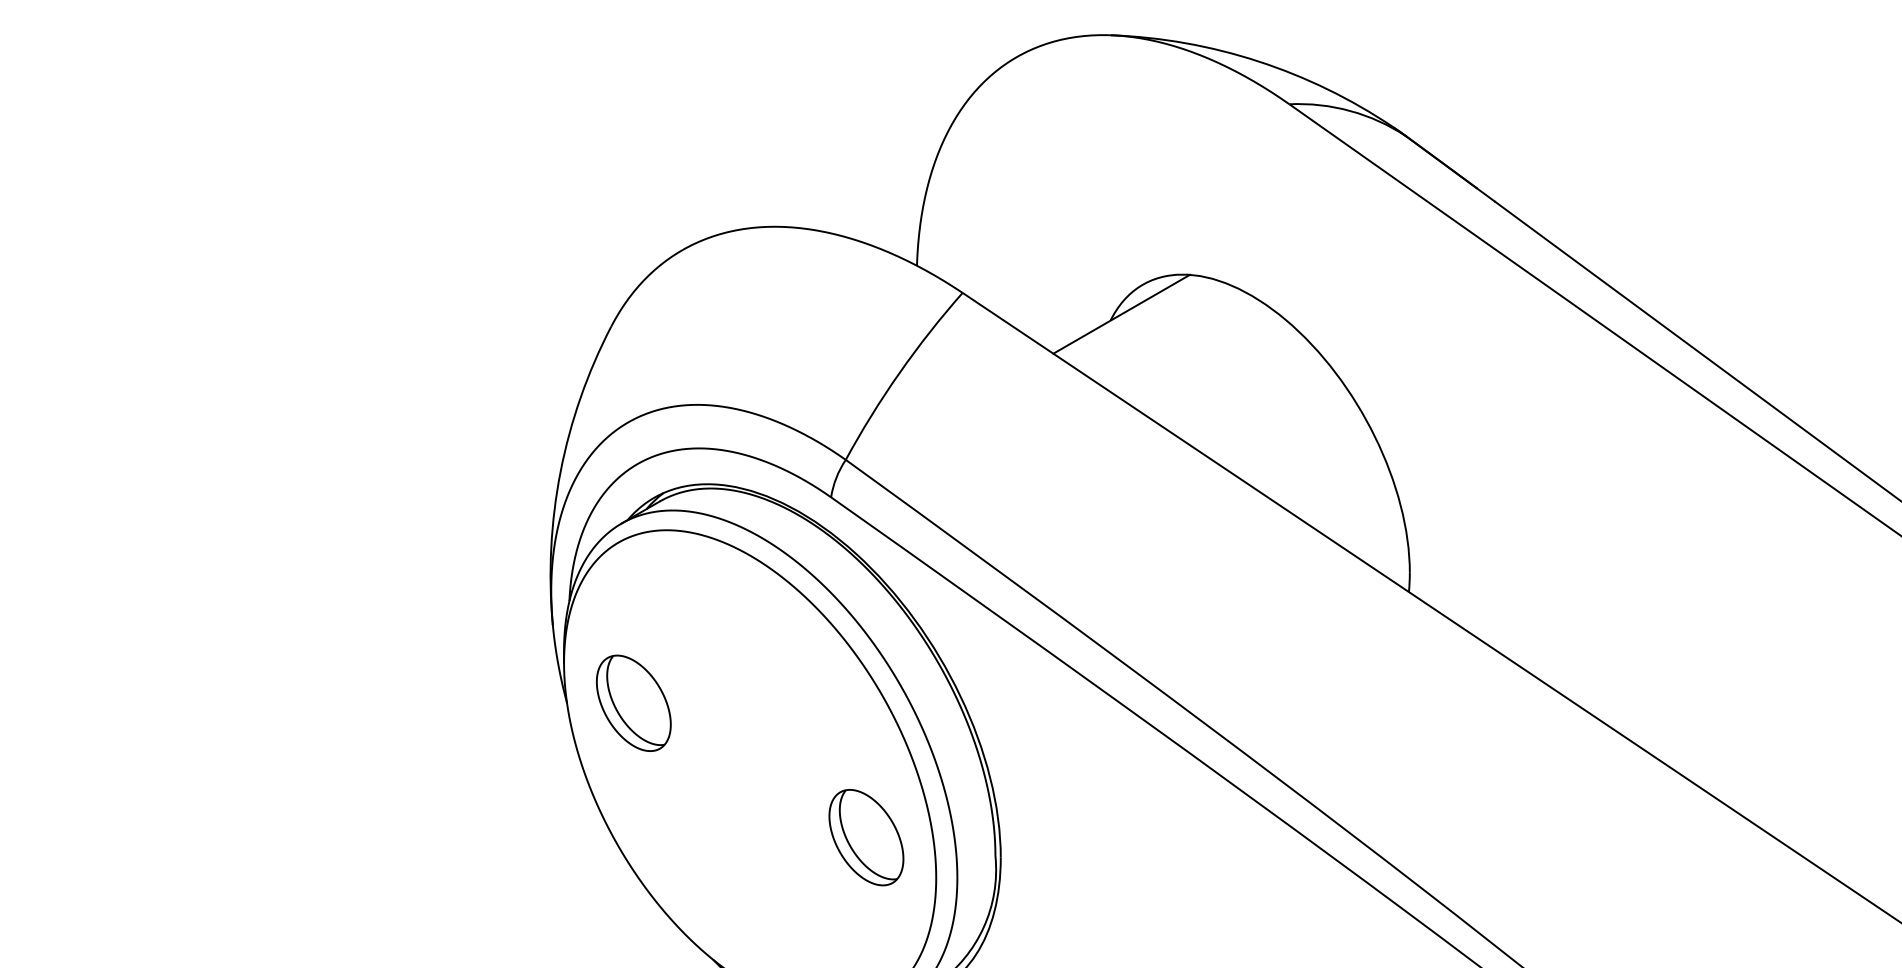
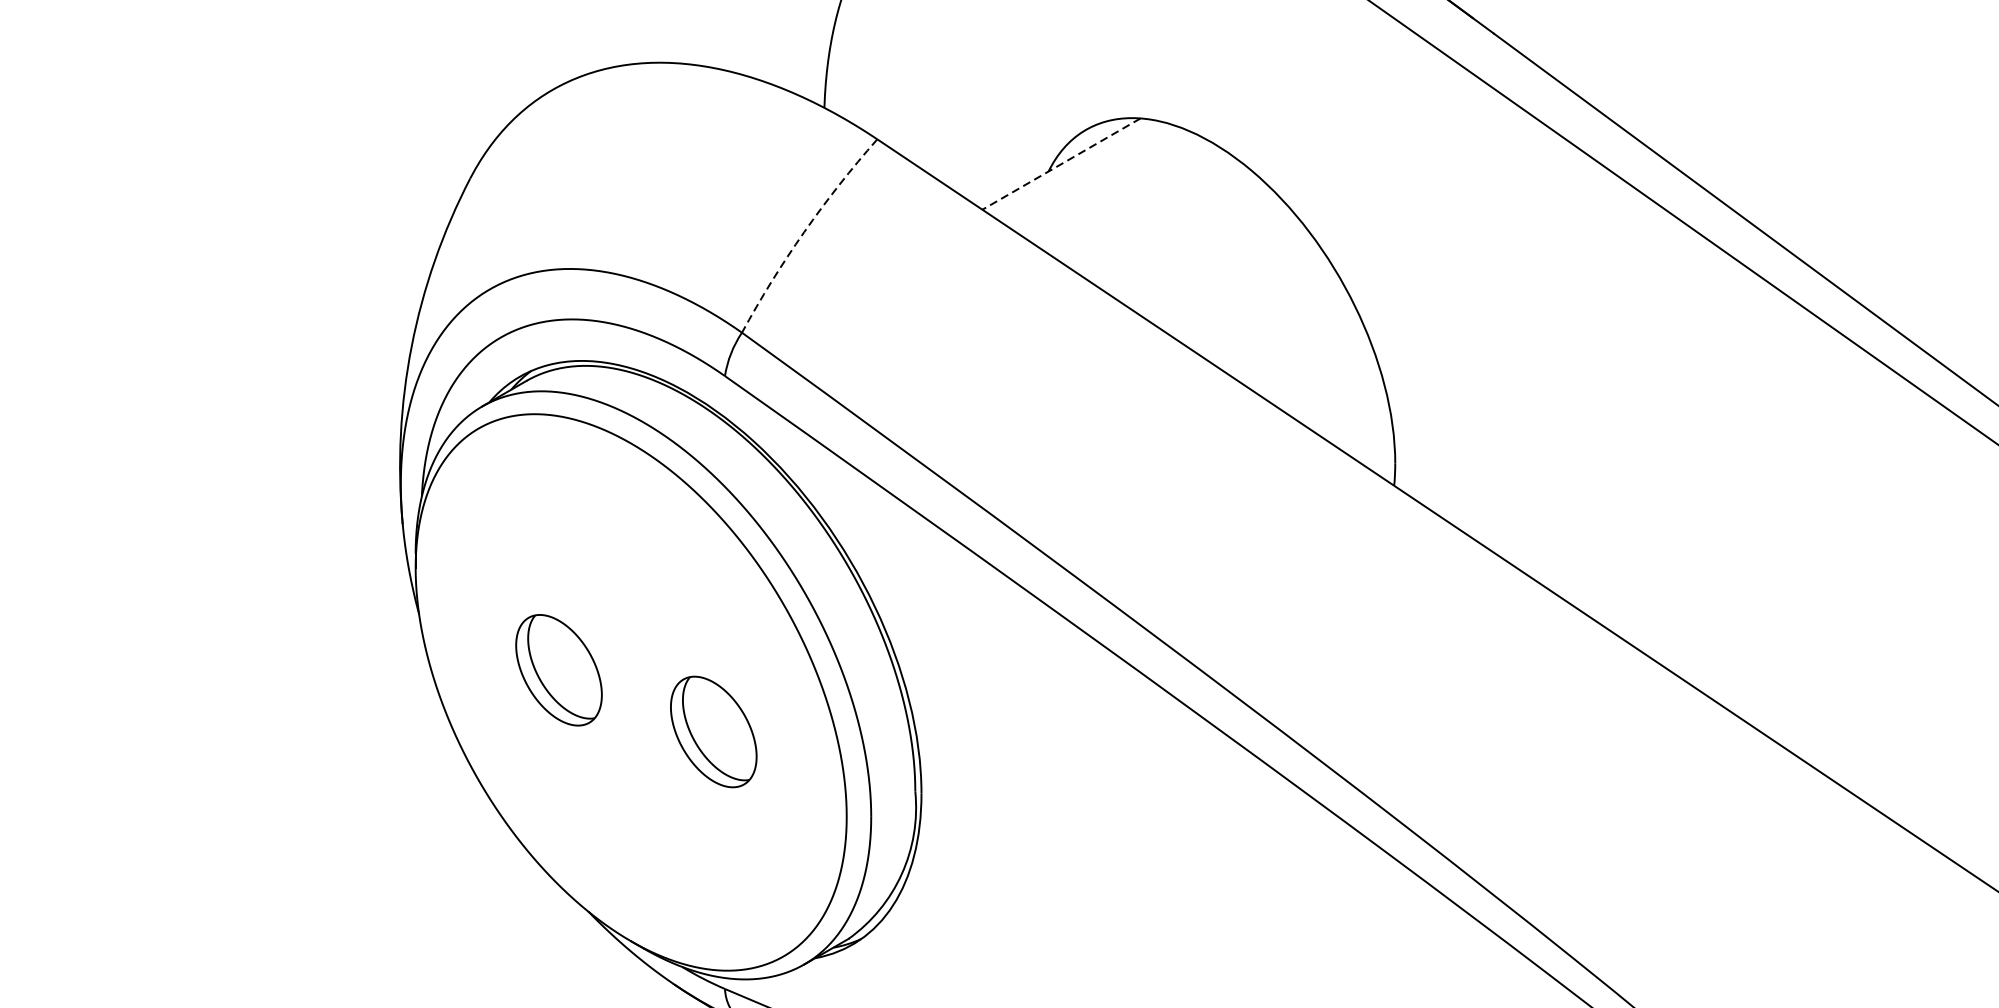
line: (1121, 314) -> (1061, 164), solid -> dashed
arc: (899, 373) -> (804, 232), solid -> dashed
part: (633, 702) -> (558, 669), moved
part: (866, 837) -> (713, 731), moved

